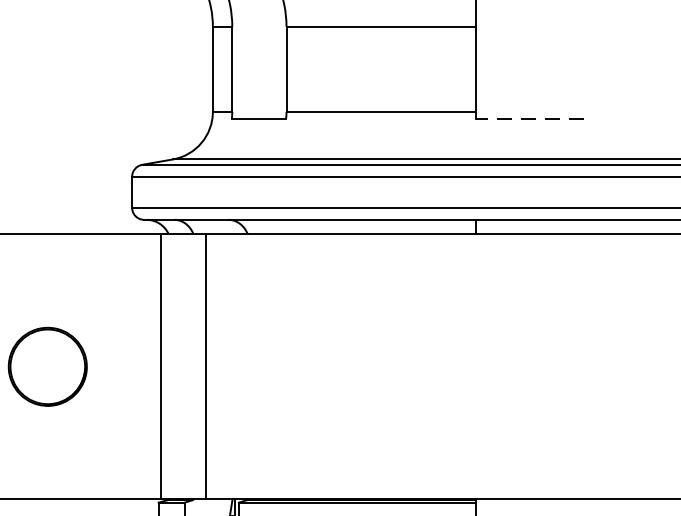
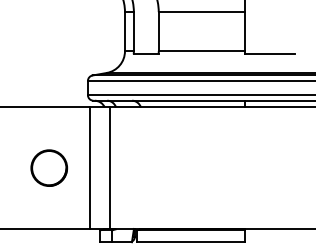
line: (530, 119) -> (270, 54), dashed -> solid
line: (161, 365) -> (90, 167), moved
line: (205, 365) -> (109, 167), moved

